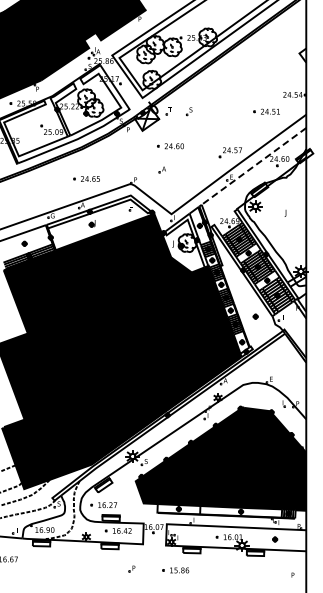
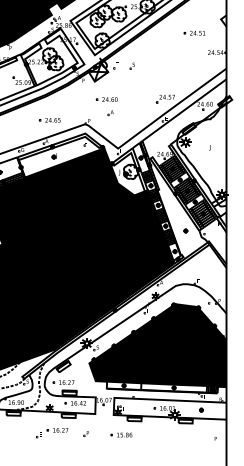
part: (266, 111) -> (194, 33), moved
part: (170, 146) -> (106, 99), moved
line: (253, 166) -> (184, 110), dashed -> solid
part: (89, 567) -> (52, 432), added

